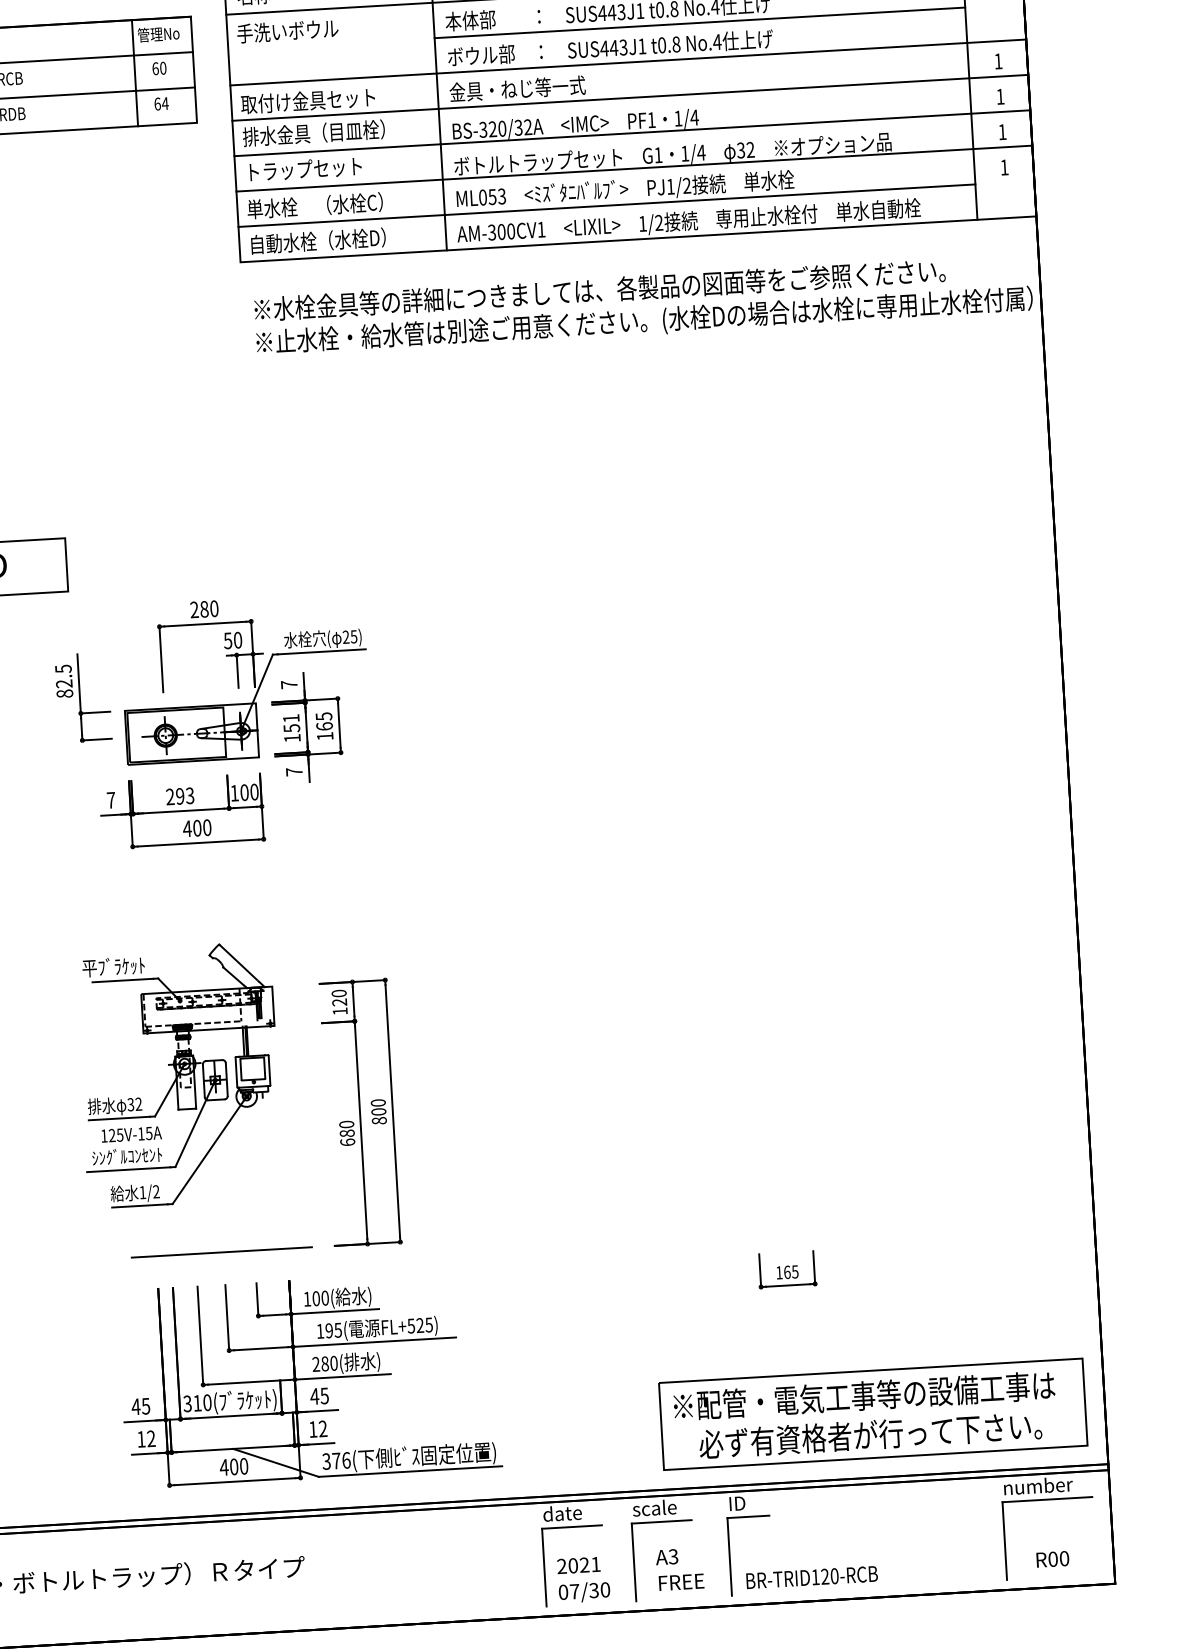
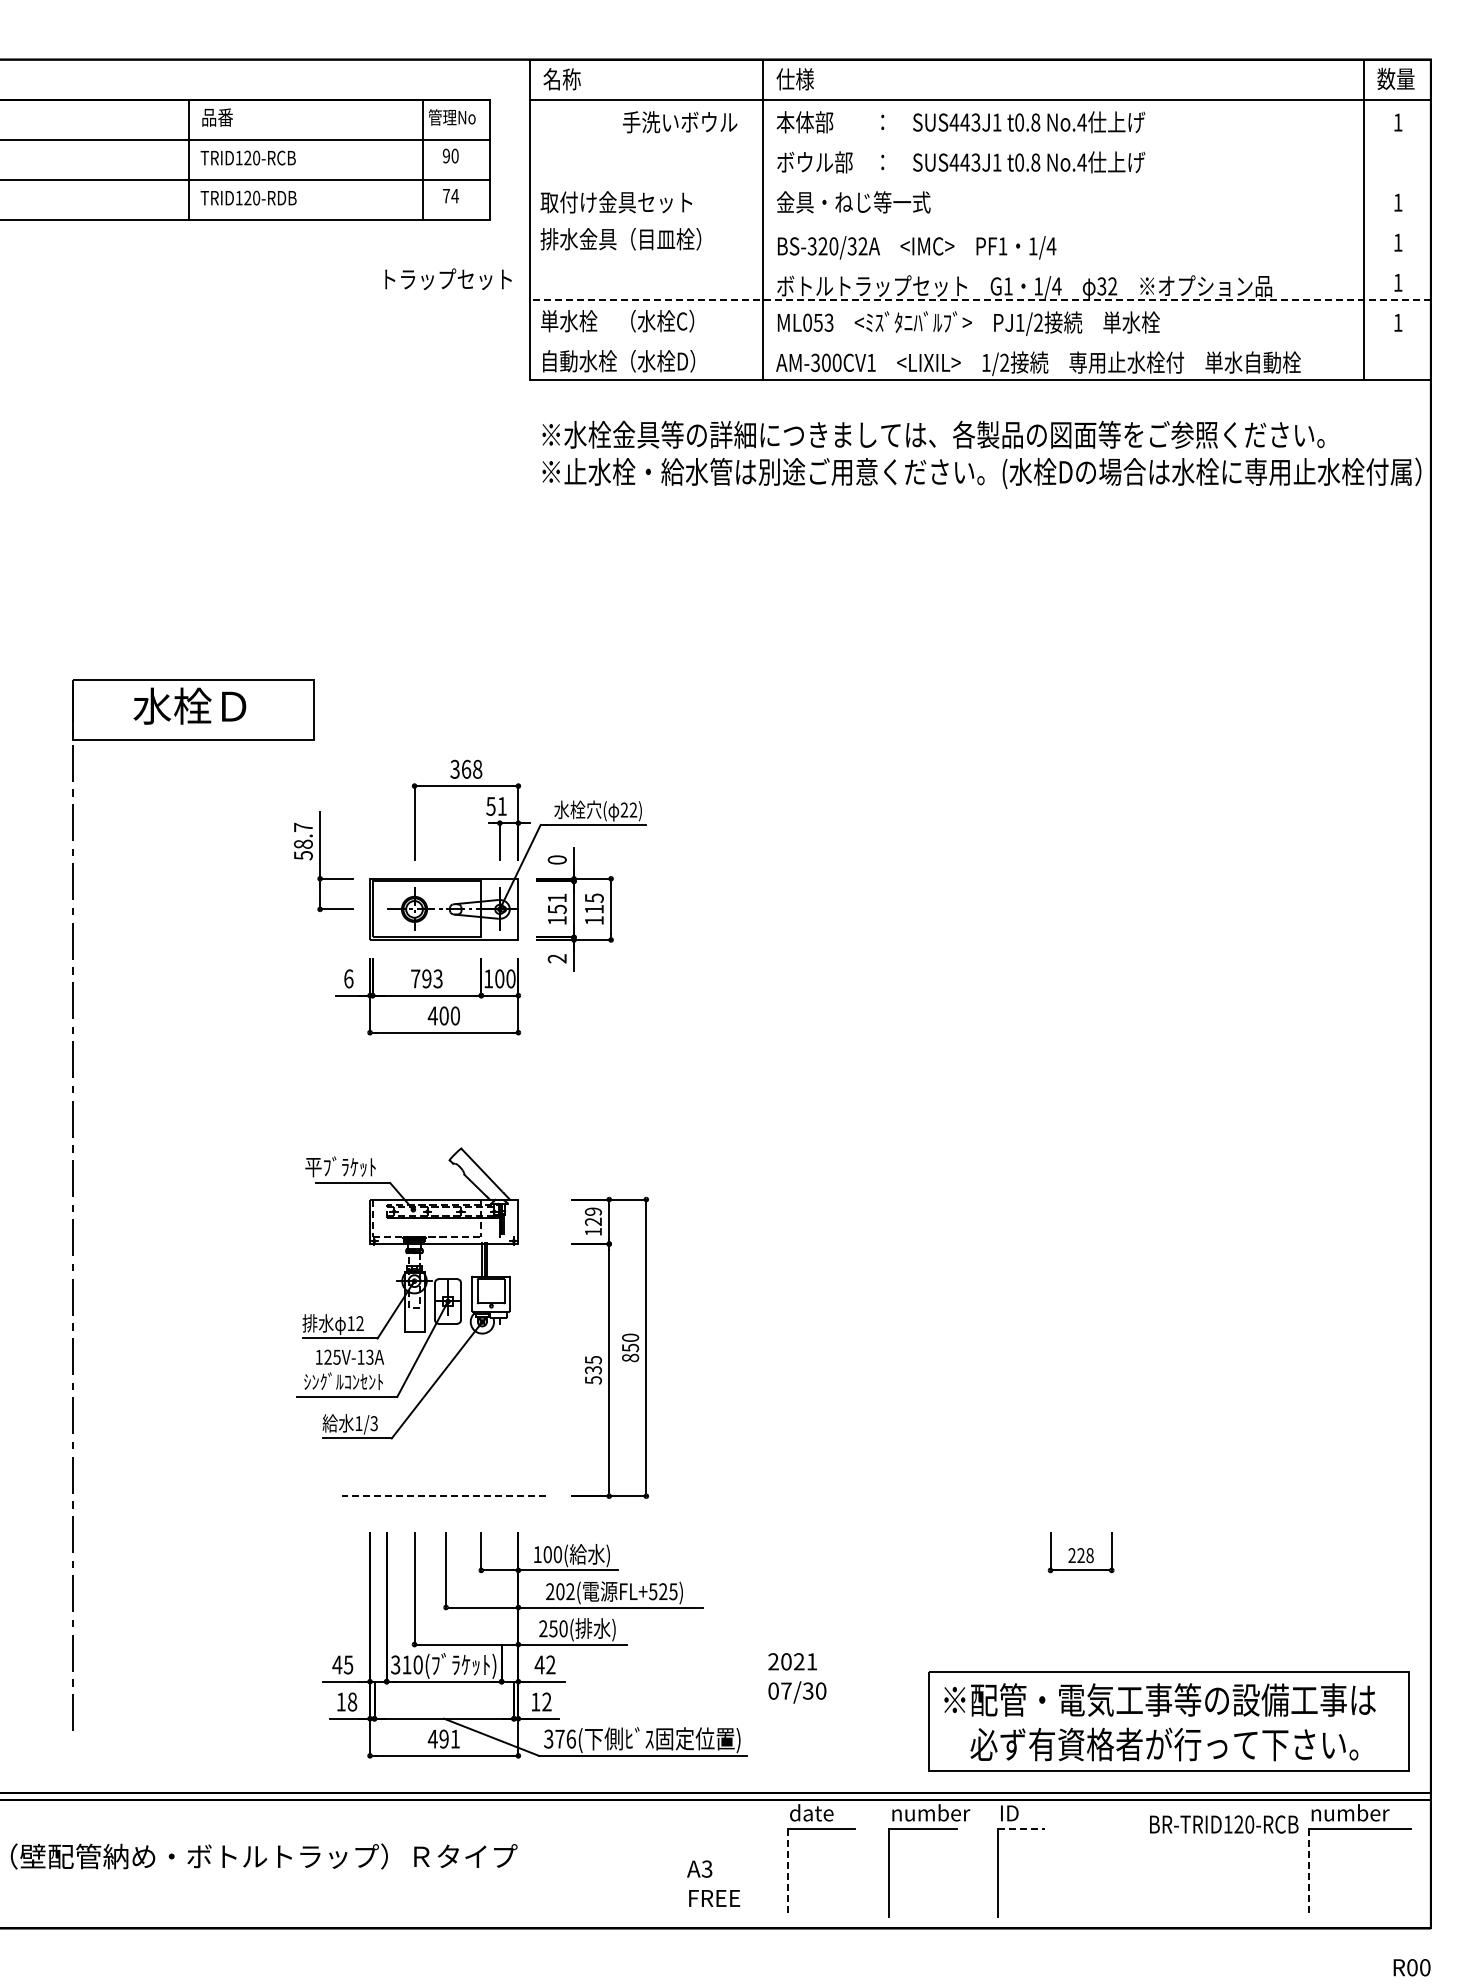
line: (699, 22) -> (1063, 139), removed
text: (287, 31) -> (679, 122), moved
line: (627, 62) -> (979, 179), removed
text: (155, 68) -> (446, 155), 60 -> 90
line: (629, 97) -> (979, 219), removed
text: (157, 103) -> (446, 195), 64 -> 74
line: (631, 132) -> (979, 259), removed
line: (634, 168) -> (980, 299), solid -> dashed
text: (305, 169) -> (448, 279), moved
line: (606, 206) -> (946, 340), removed
text: (204, 608) -> (466, 768), 280 -> 368
text: (354, 636) -> (633, 809), 25) -> 22)
text: (237, 639) -> (501, 805), 50 -> 51
text: (64, 681) -> (303, 841), 82.5 -> 58.7
text: (288, 684) -> (556, 859), 7 -> 0
text: (323, 725) -> (593, 908), 165 -> 115
text: (293, 771) -> (556, 958), 7 -> 2
text: (170, 796) -> (415, 978), 293 -> 793
text: (110, 800) -> (348, 978), 7 -> 6
text: (339, 993) -> (593, 1211), 120 -> 129
text: (130, 1104) -> (350, 1323), 32 -> 12
text: (378, 1111) -> (630, 1347), 800 -> 850
text: (148, 1132) -> (369, 1356), 125V-15A -> 125V-13A
text: (346, 1133) -> (592, 1370), 680 -> 535
text: (155, 1192) -> (373, 1424), 1/2 -> 1/3
line: (222, 1252) -> (444, 1496), solid -> dashed
text: (786, 1272) -> (1080, 1555), 165 -> 228
text: (329, 1330) -> (560, 1591), 195( -> 202(
text: (325, 1363) -> (553, 1628), 280( -> 250(
text: (324, 1395) -> (550, 1664), 45 -> 42
text: (151, 1438) -> (352, 1701), 12 -> 18
text: (238, 1466) -> (449, 1738), 400 -> 491
text: (667, 1506) -> (930, 1812), scale -> number
line: (748, 1516) -> (1021, 1828), solid -> dashed
line: (1005, 1541) -> (1309, 1873), solid -> dashed
text: (1052, 1559) -> (1411, 1967), moved
line: (544, 1568) -> (787, 1873), solid -> dashed
text: (679, 1569) -> (713, 1883), moved
text: (812, 1577) -> (1224, 1824), moved
text: (583, 1579) -> (797, 1678), moved

